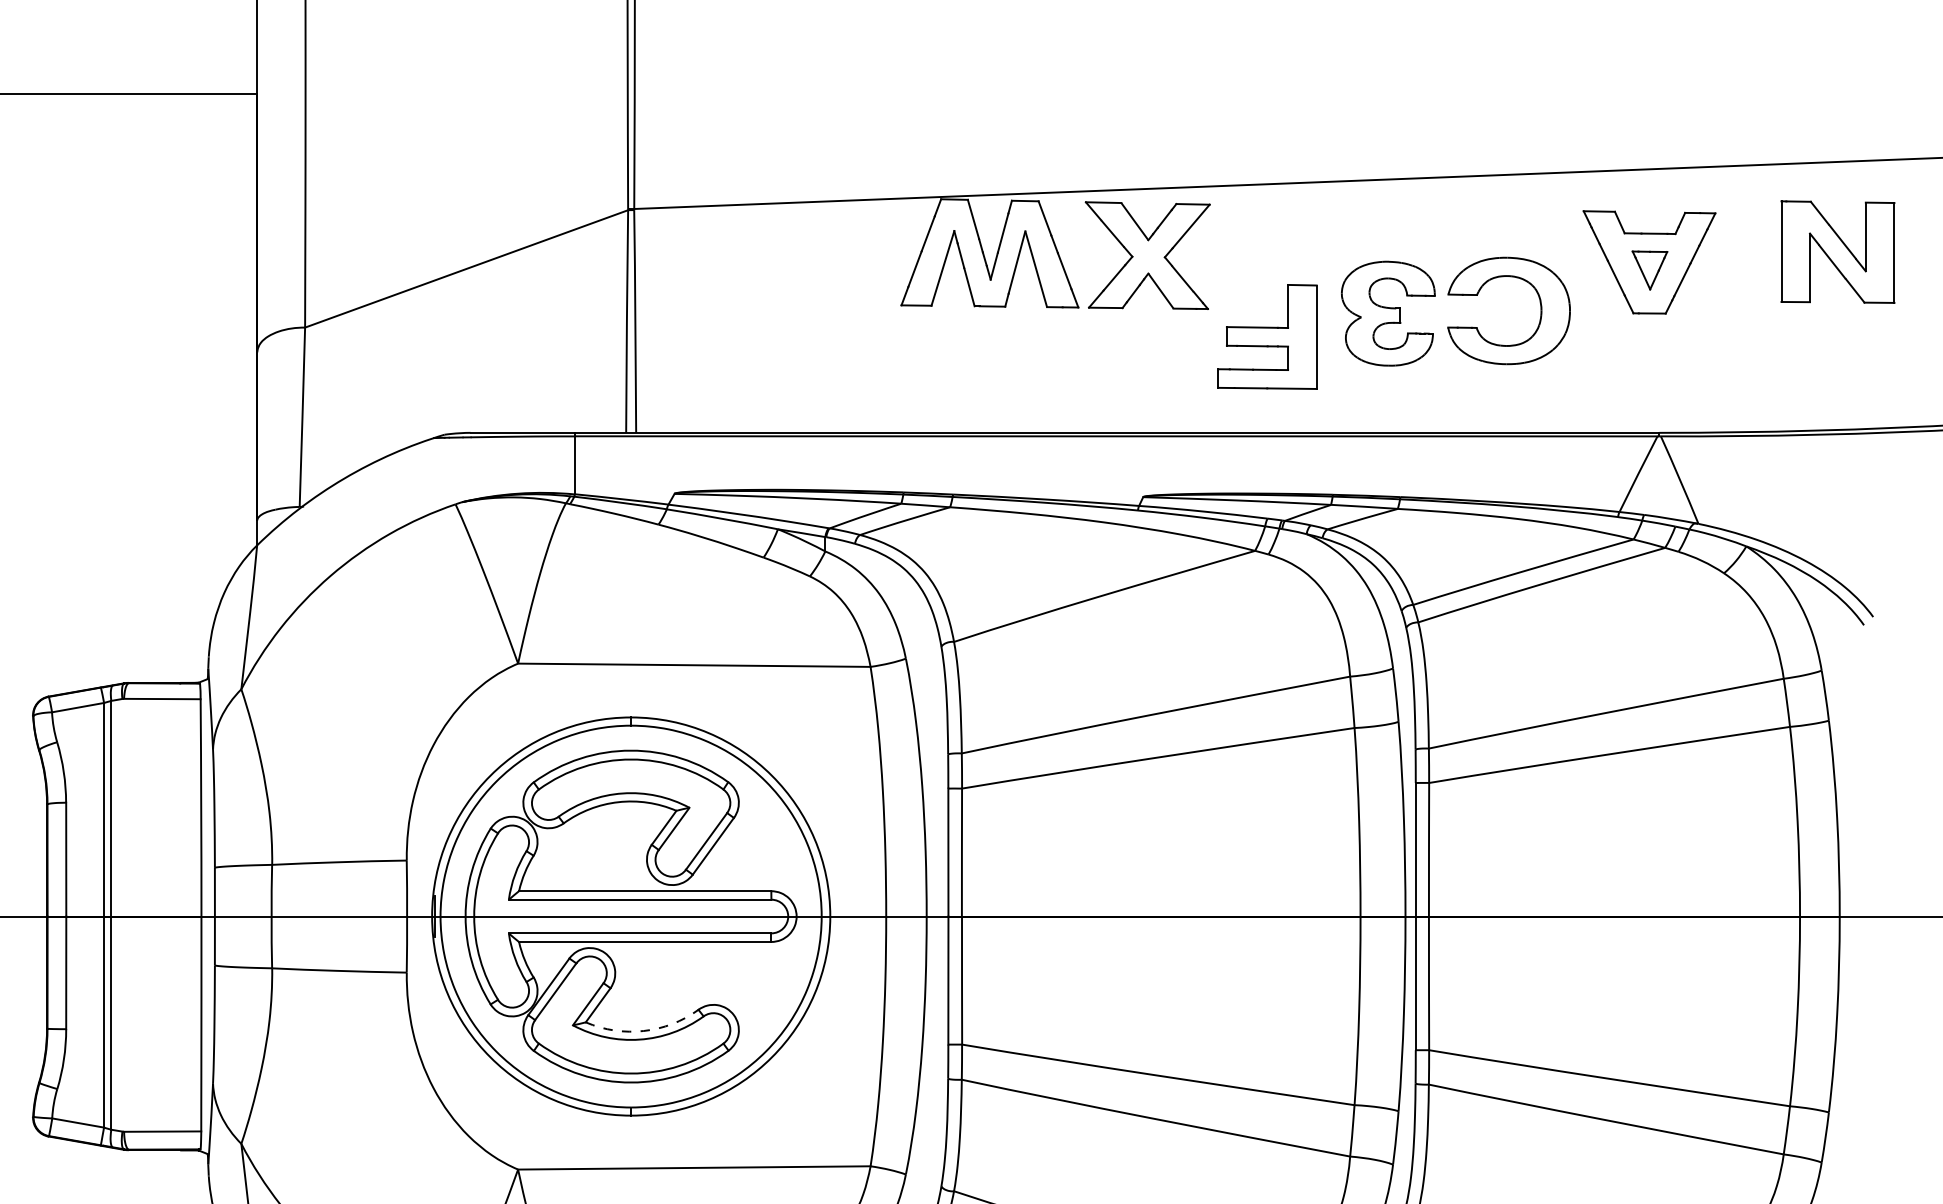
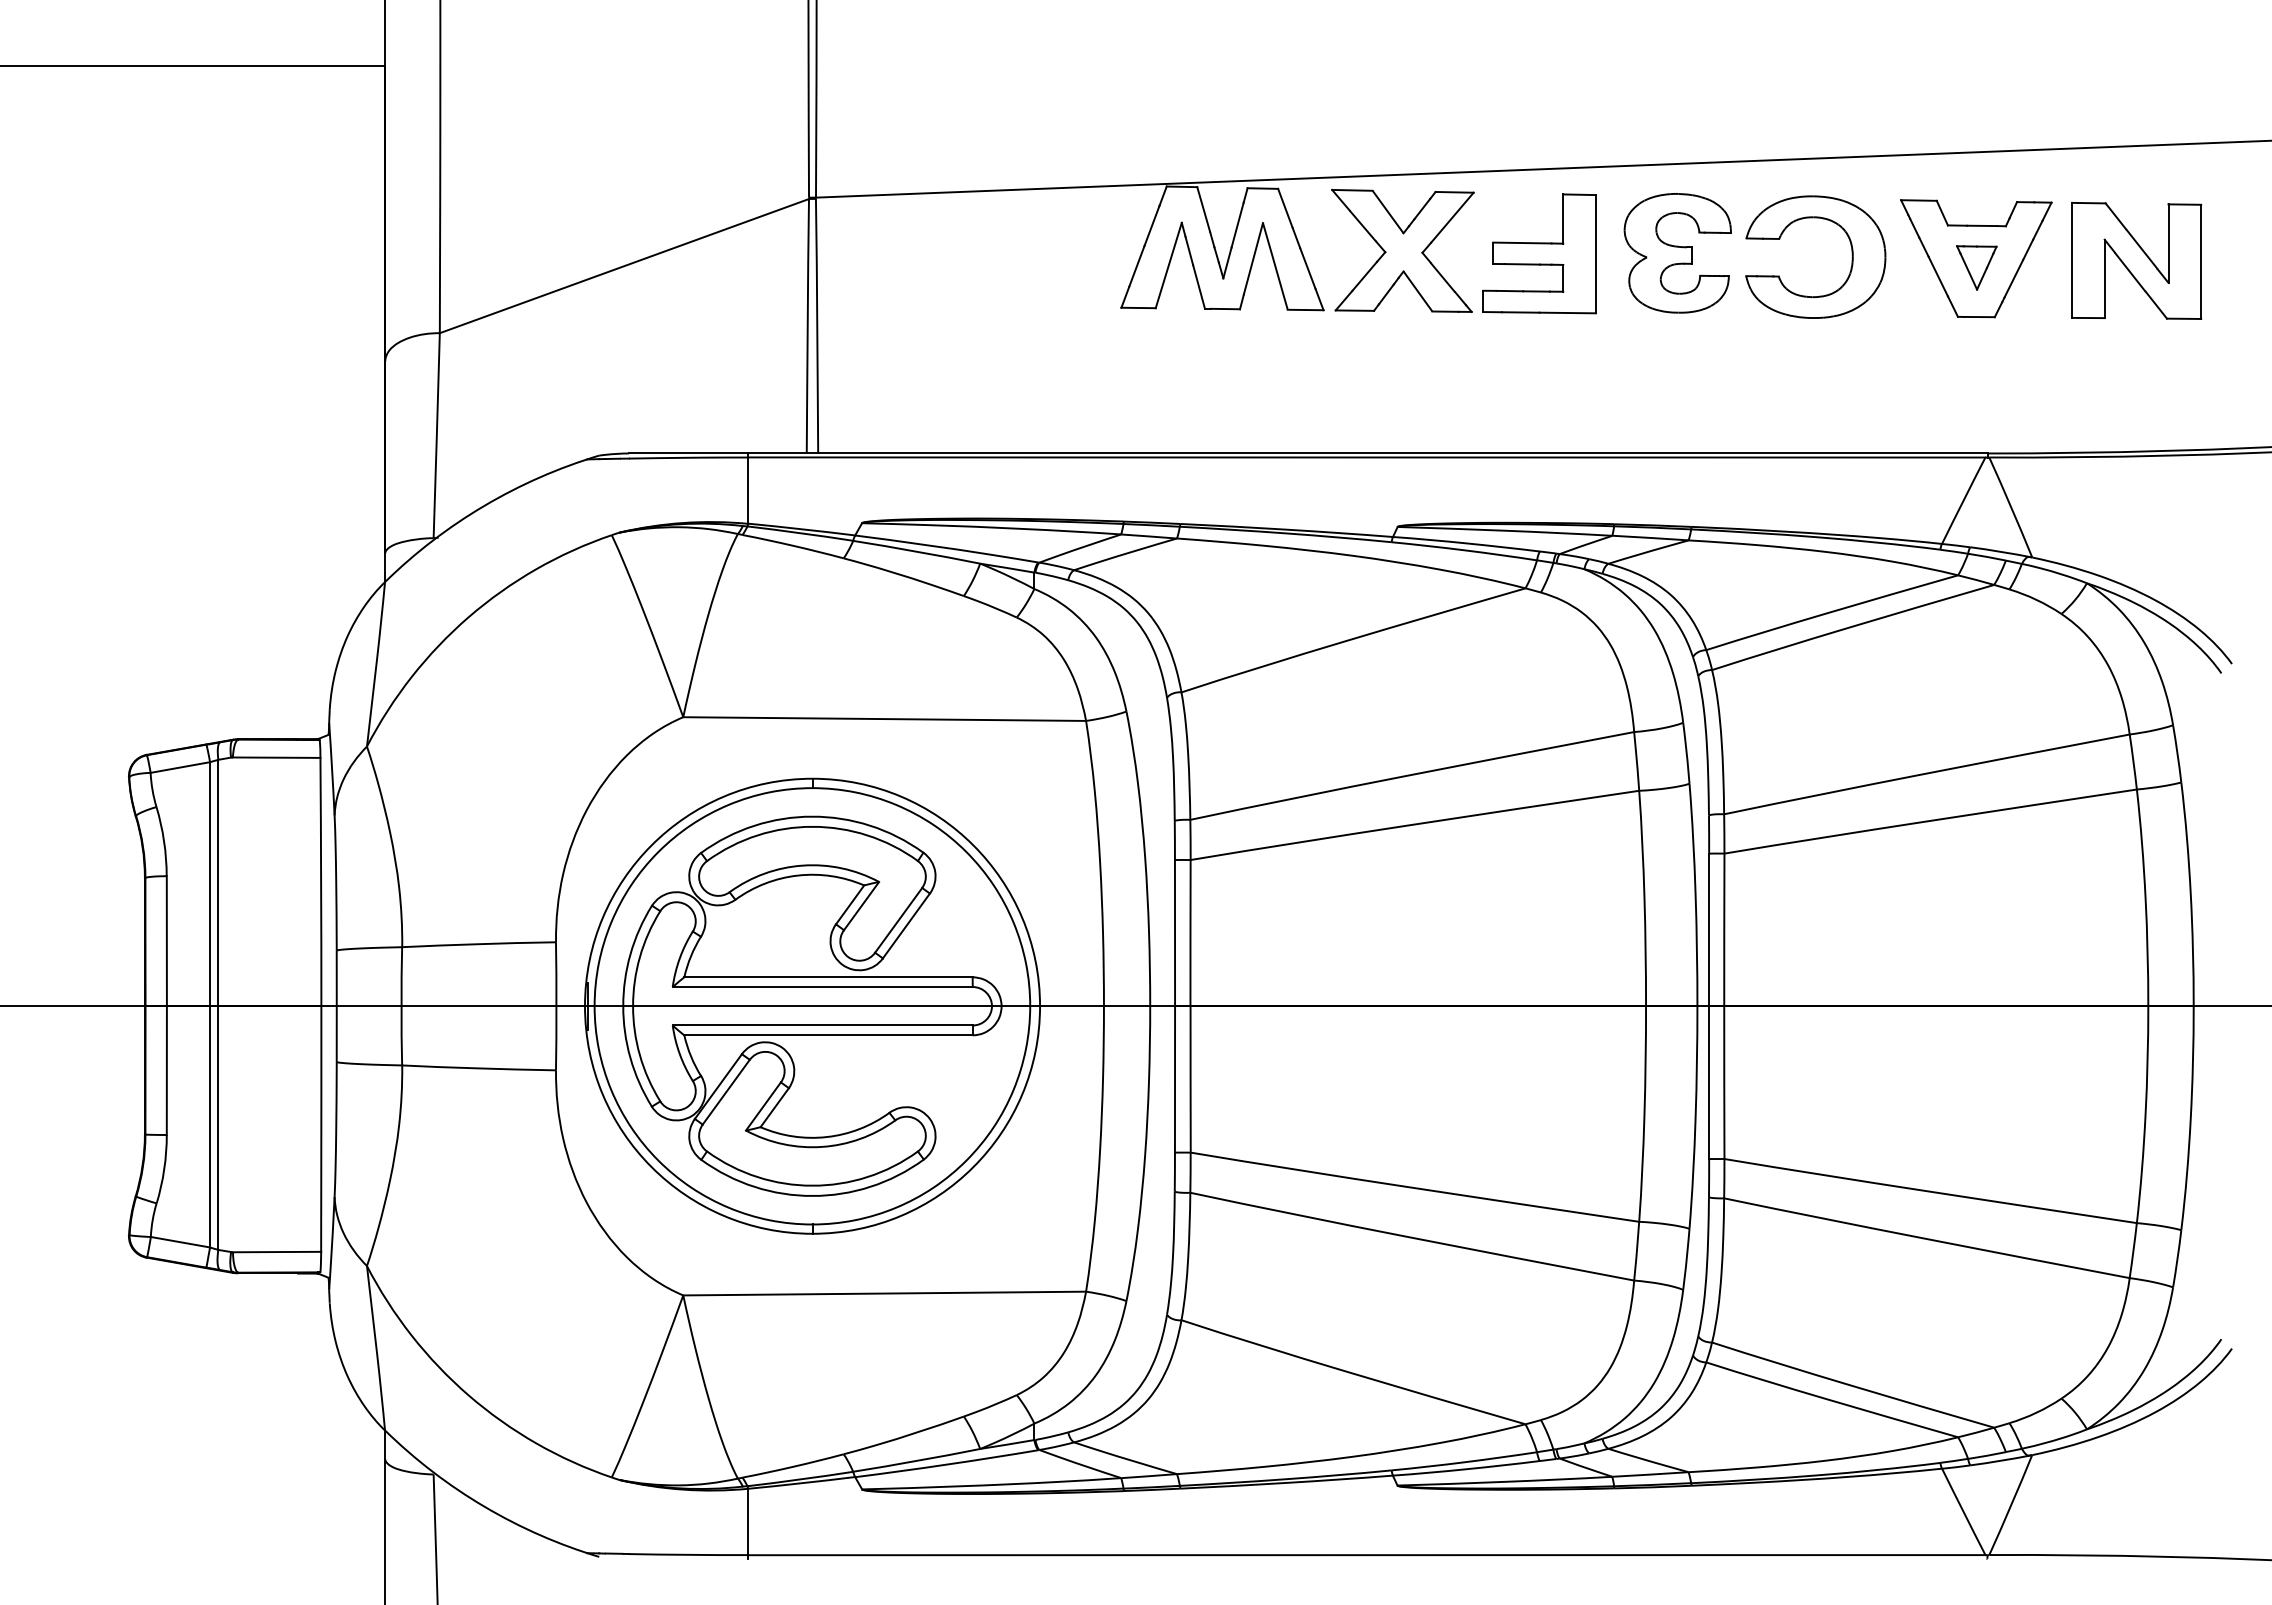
part: (1837, 251) -> (2136, 260), moved
part: (1540, 309) -> (1851, 255), moved
part: (1388, 313) -> (1677, 253), moved
part: (1267, 336) -> (1539, 253), moved
arc: (643, 1031) -> (826, 1137), dashed -> solid

